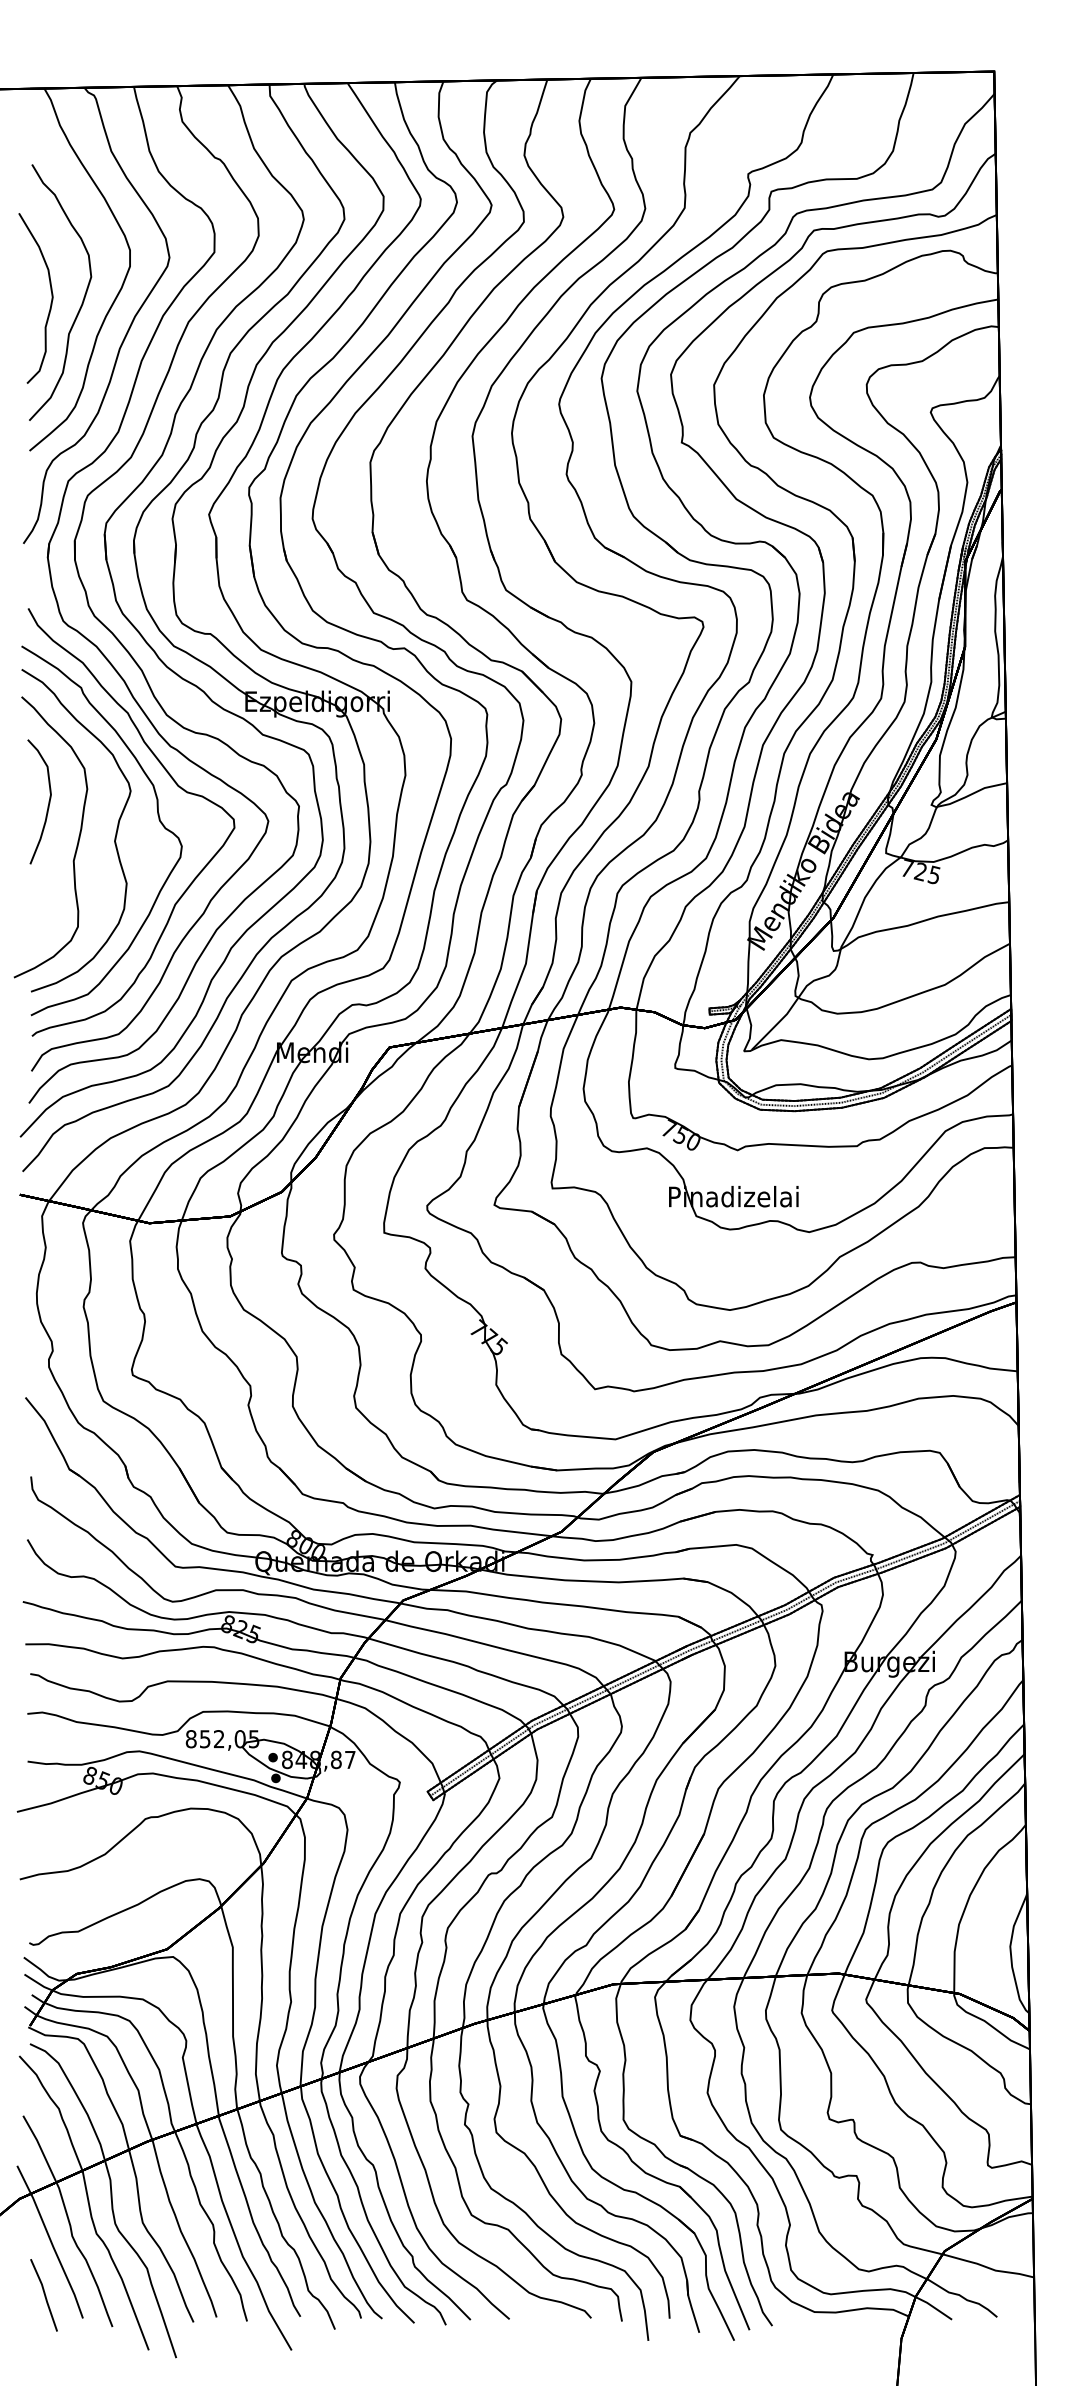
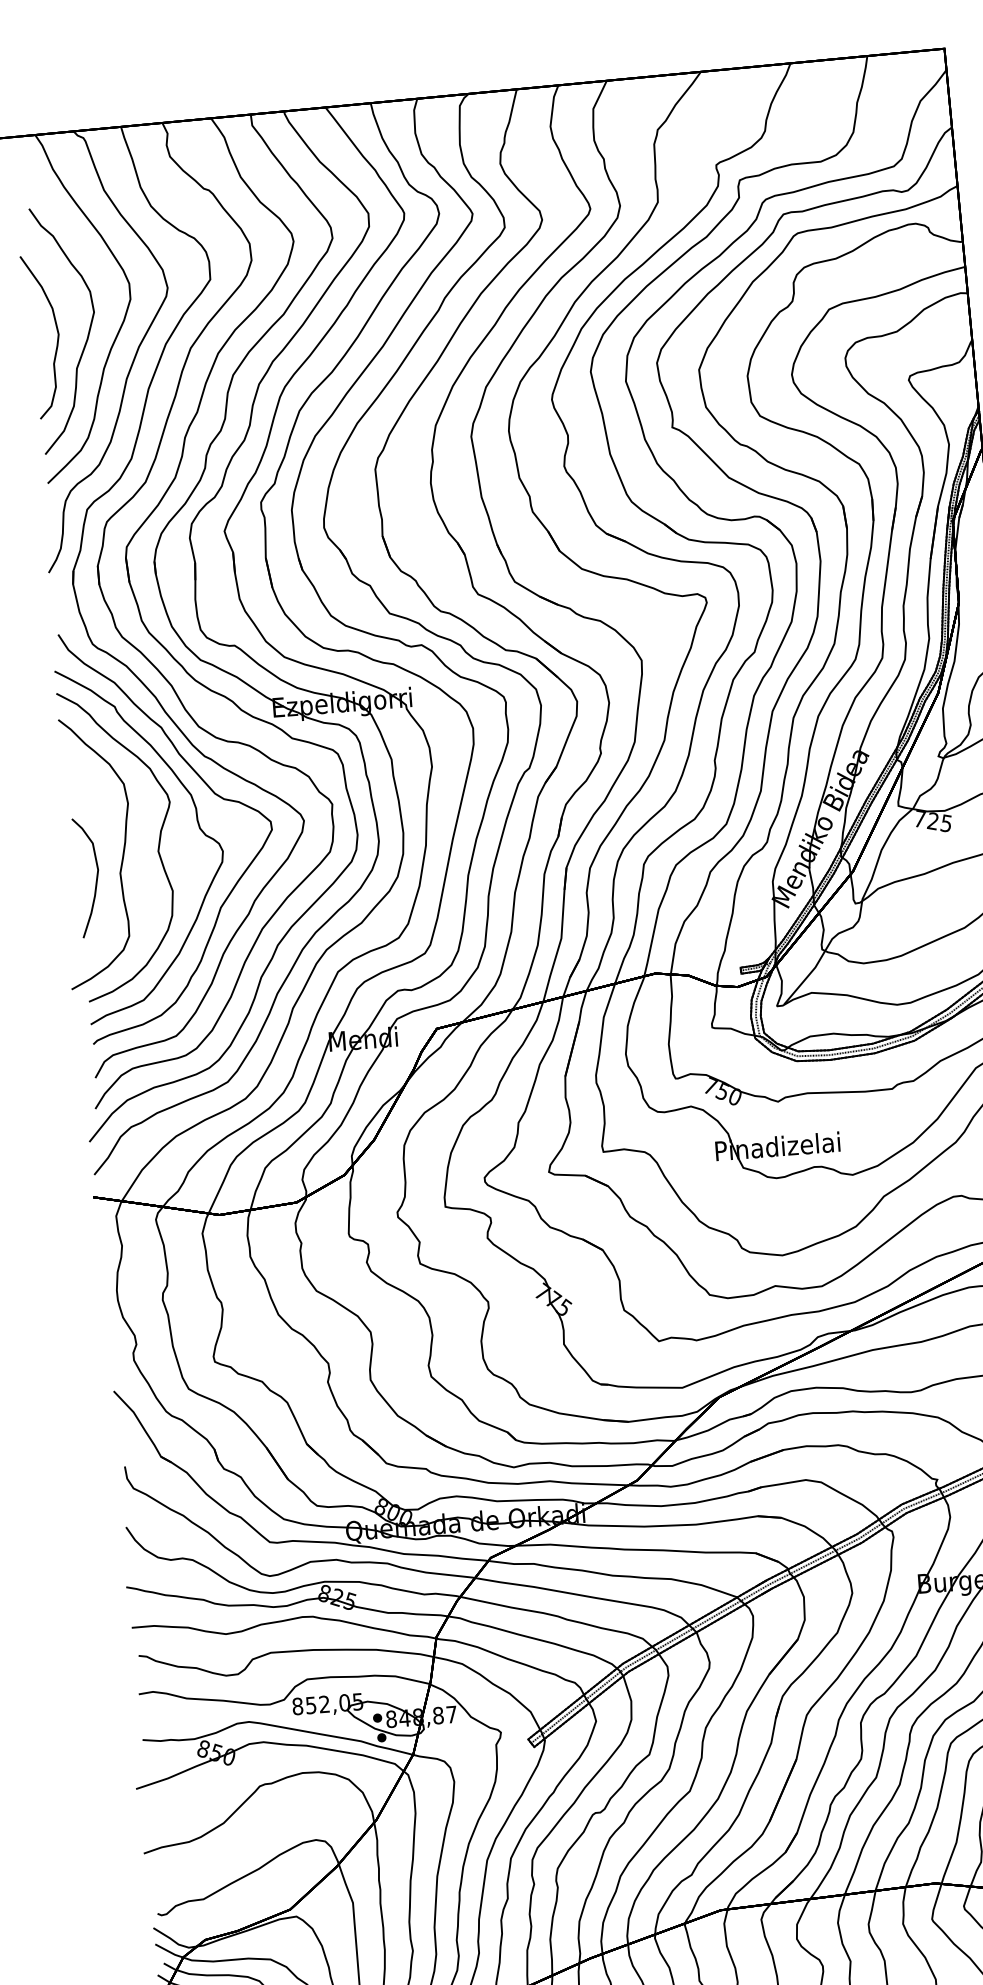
part: (47, 805) -> (95, 880), moved

